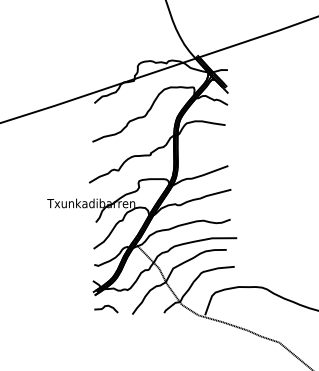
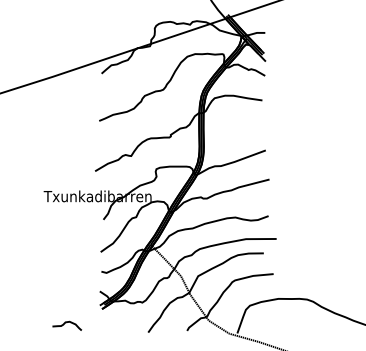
curve: (105, 307) -> (66, 323), moved

